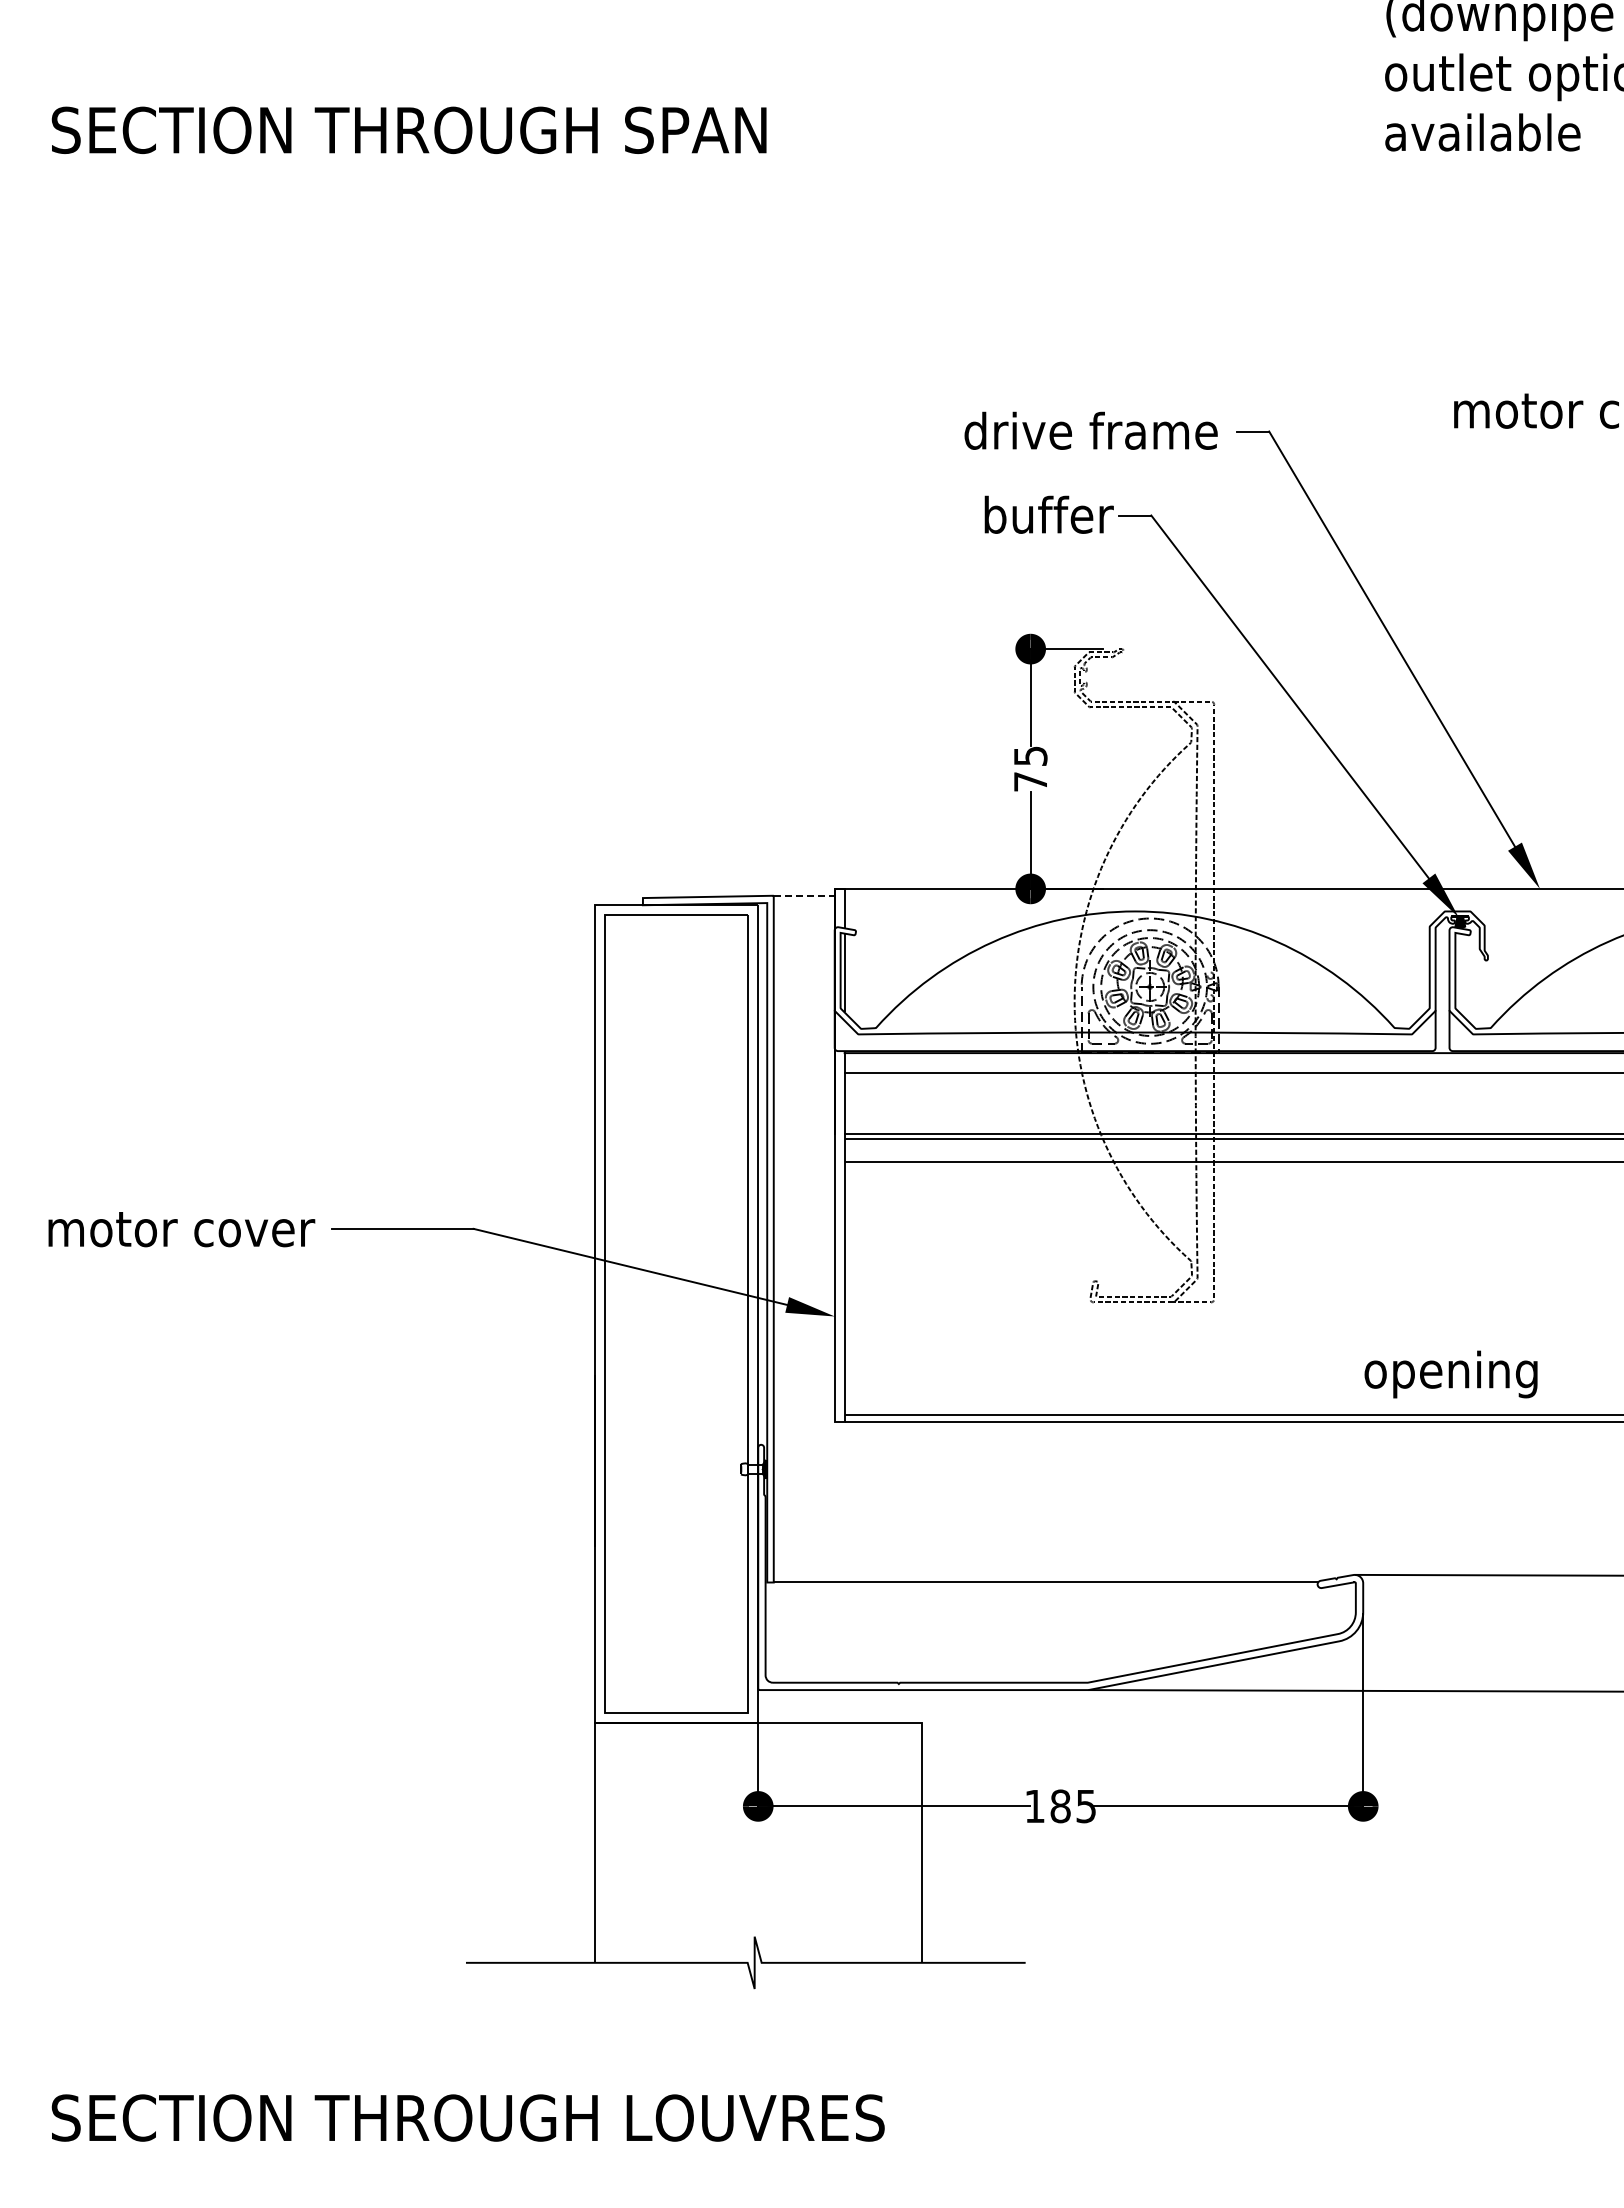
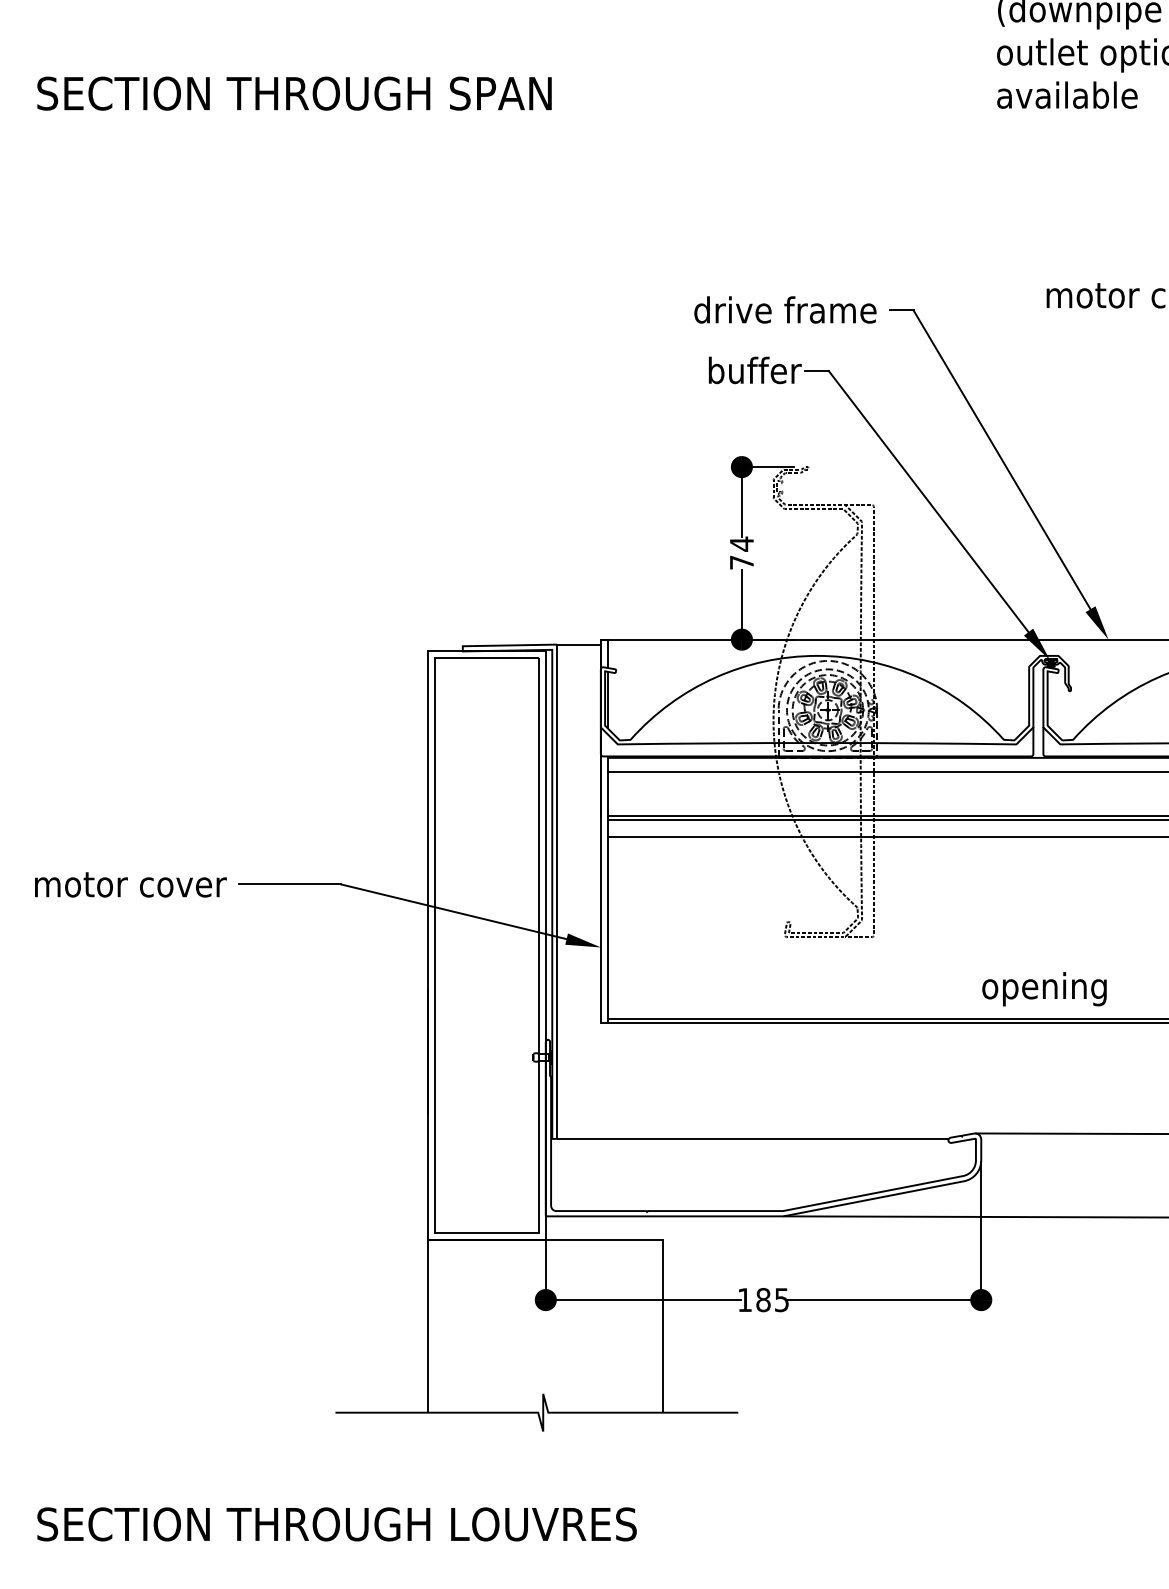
text: (1030, 755) -> (741, 543), 75 -> 74
line: (804, 895) -> (579, 644), dashed -> solid

